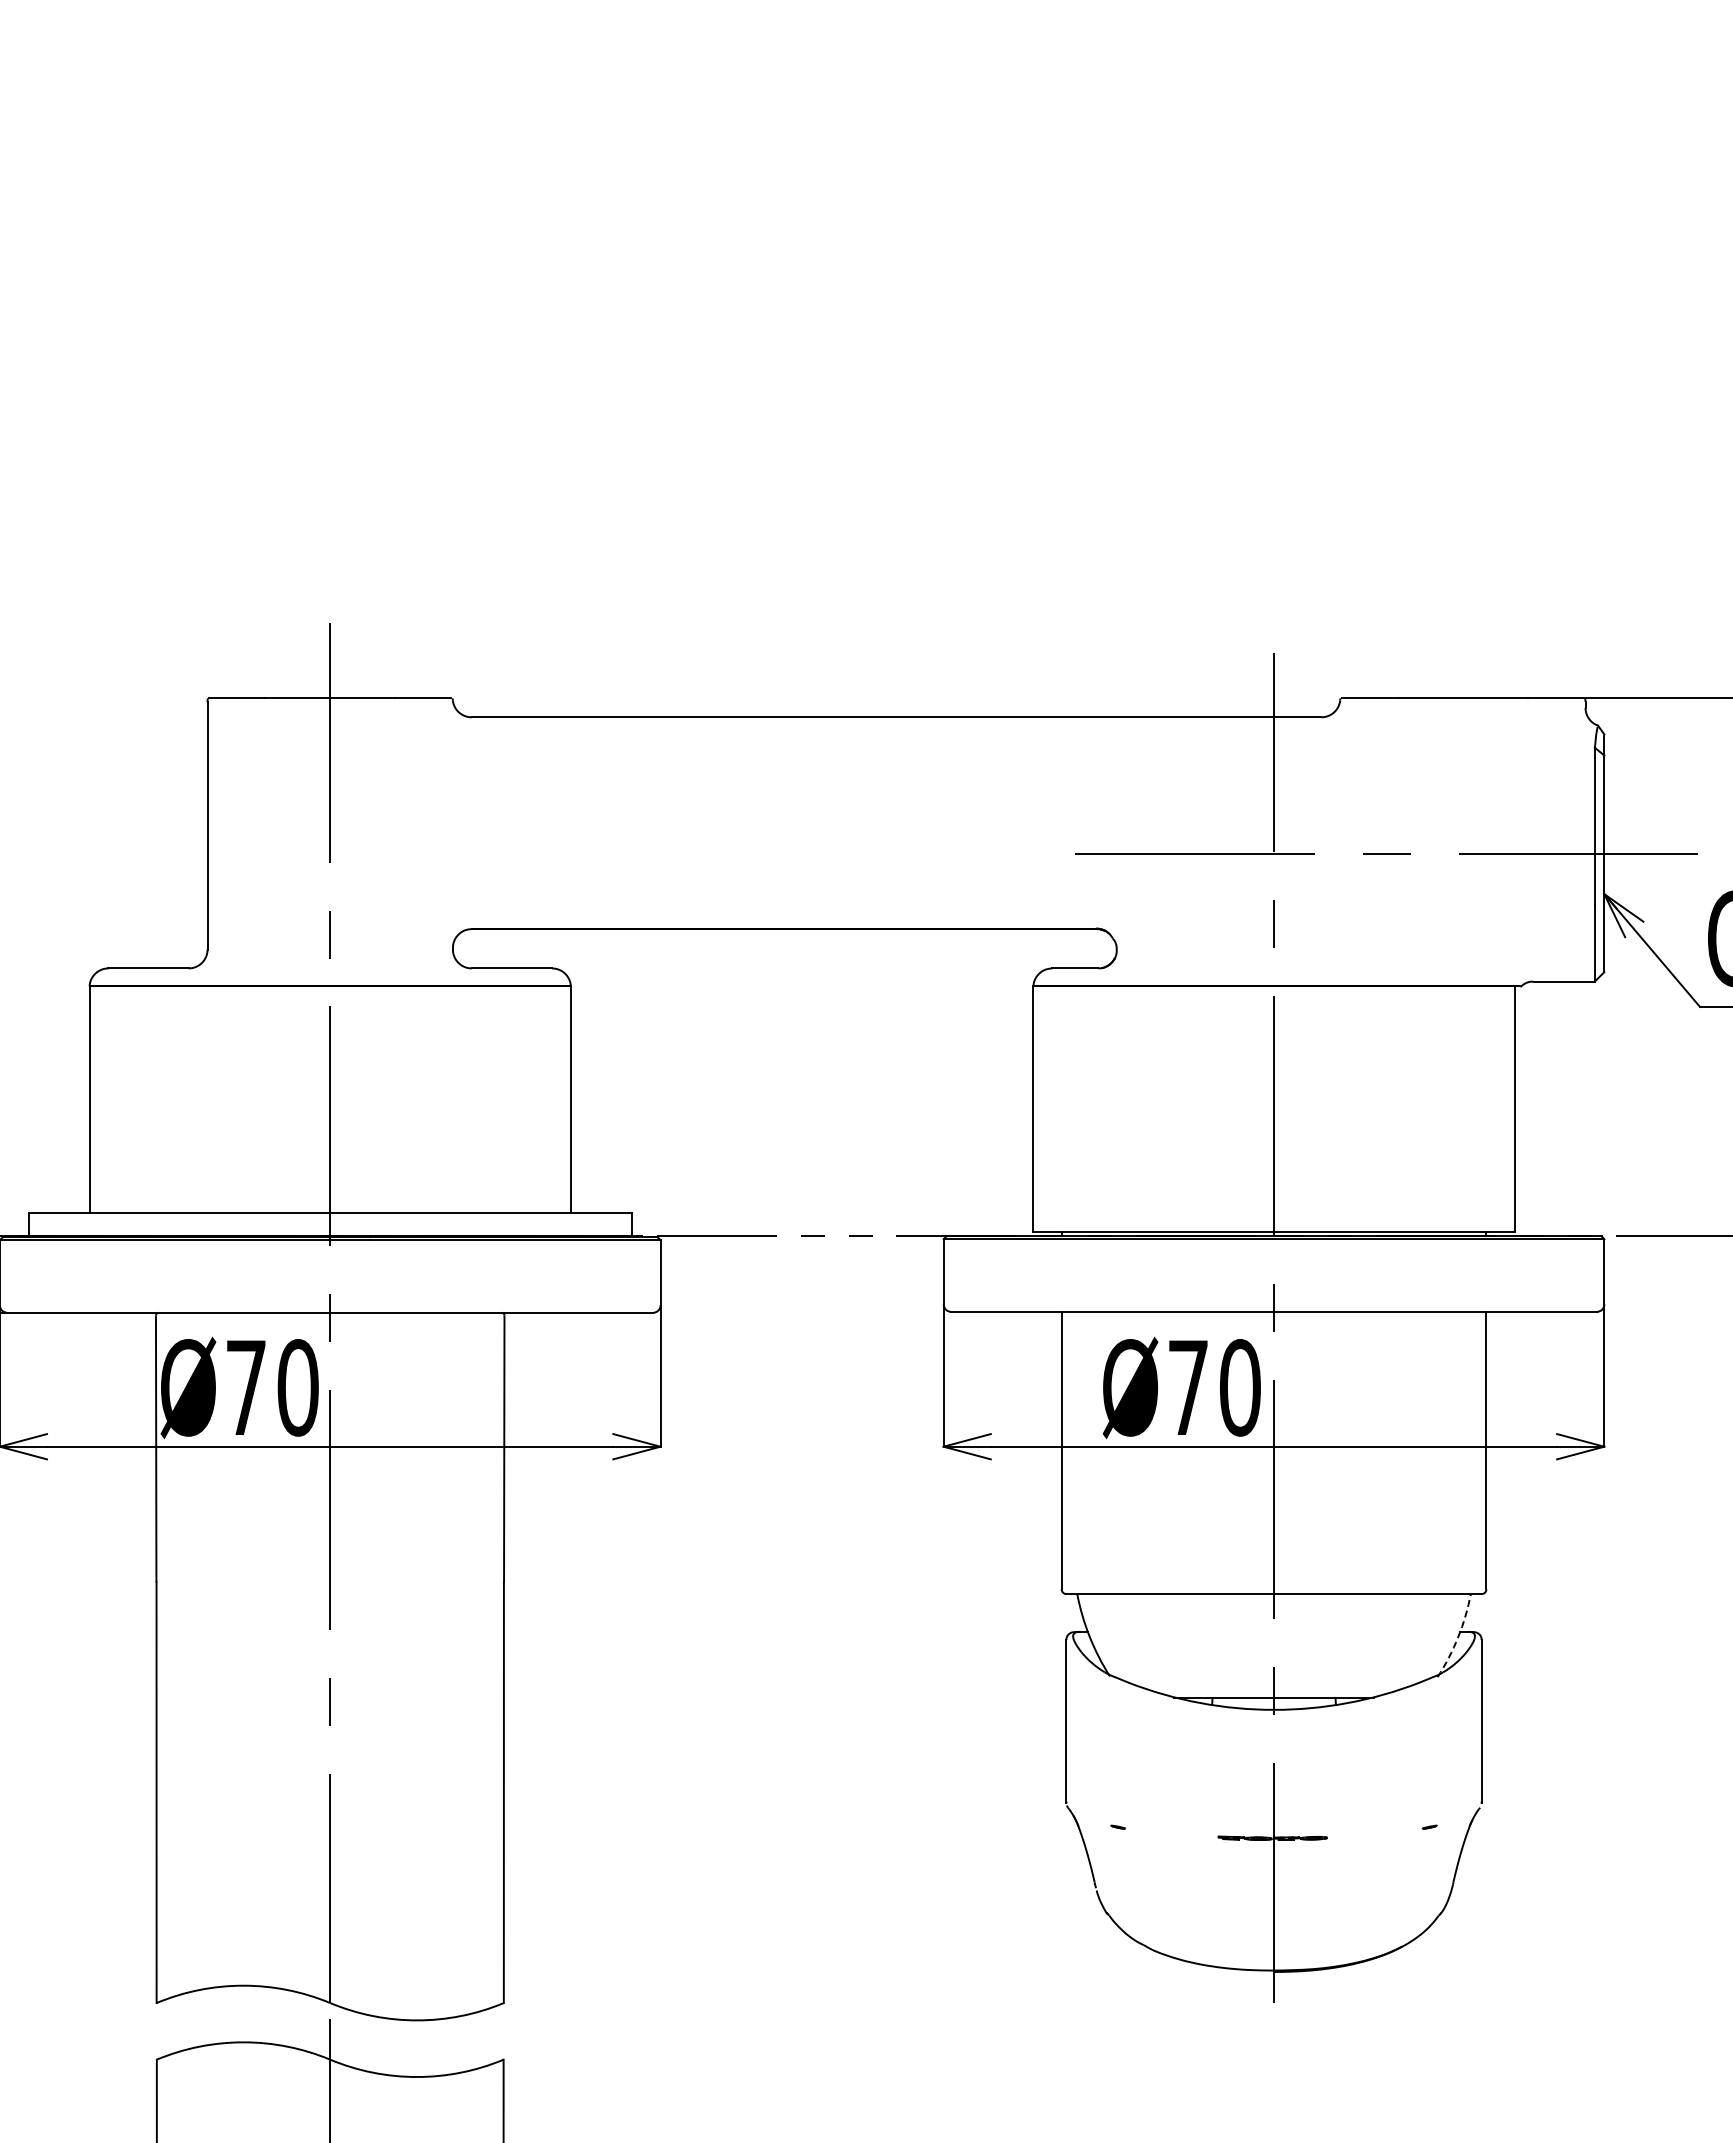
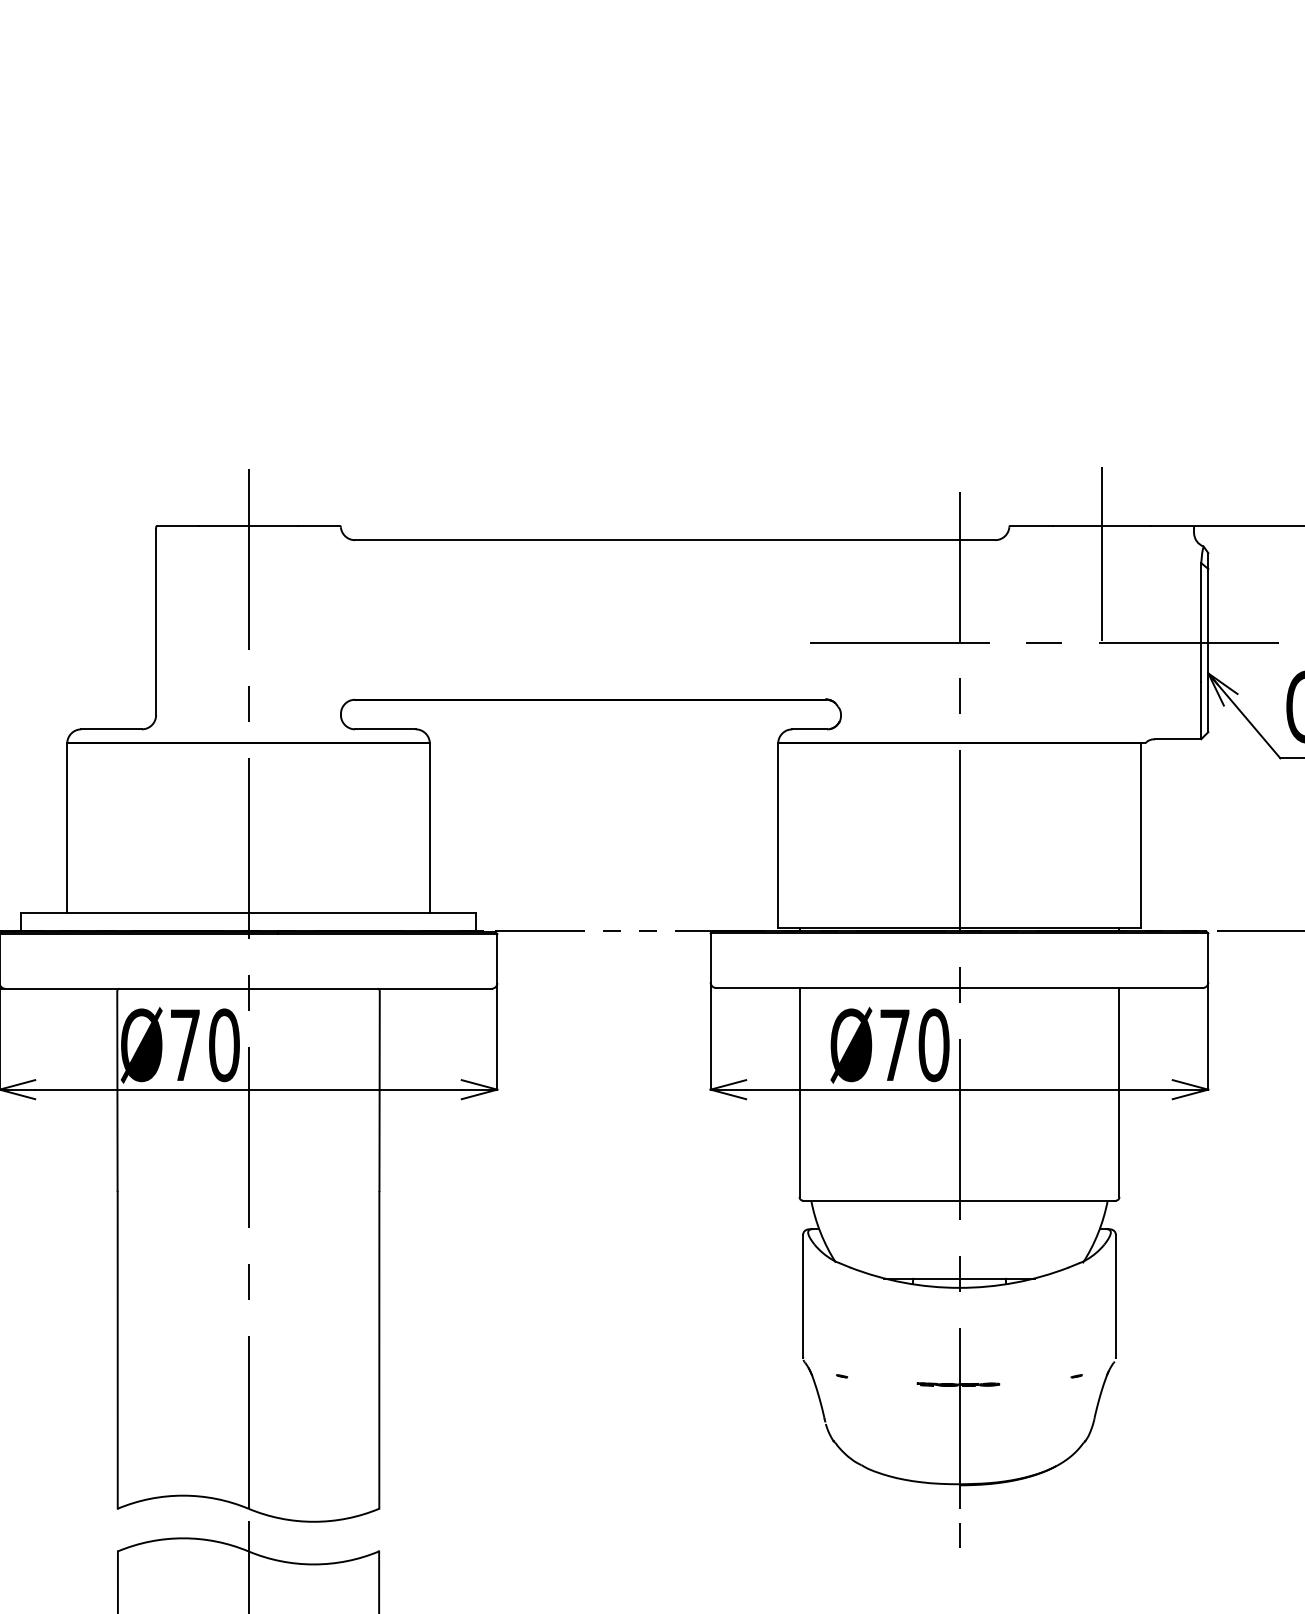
line: (1462, 734) -> (1101, 553), added
arc: (1458, 1637) -> (1098, 1233), dashed -> solid
line: (1273, 2038) -> (959, 1535), added

